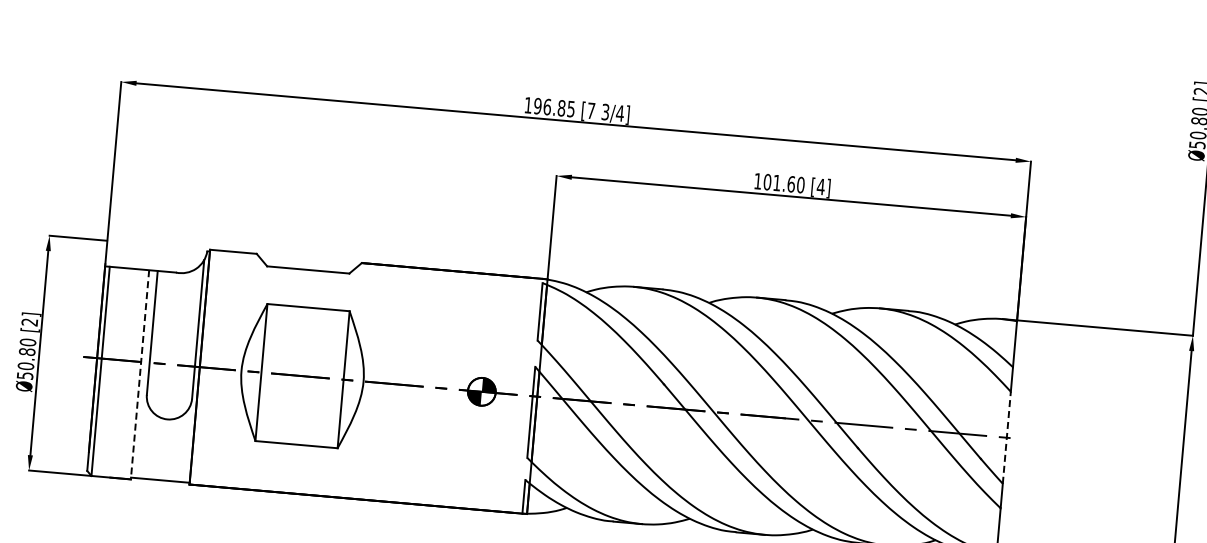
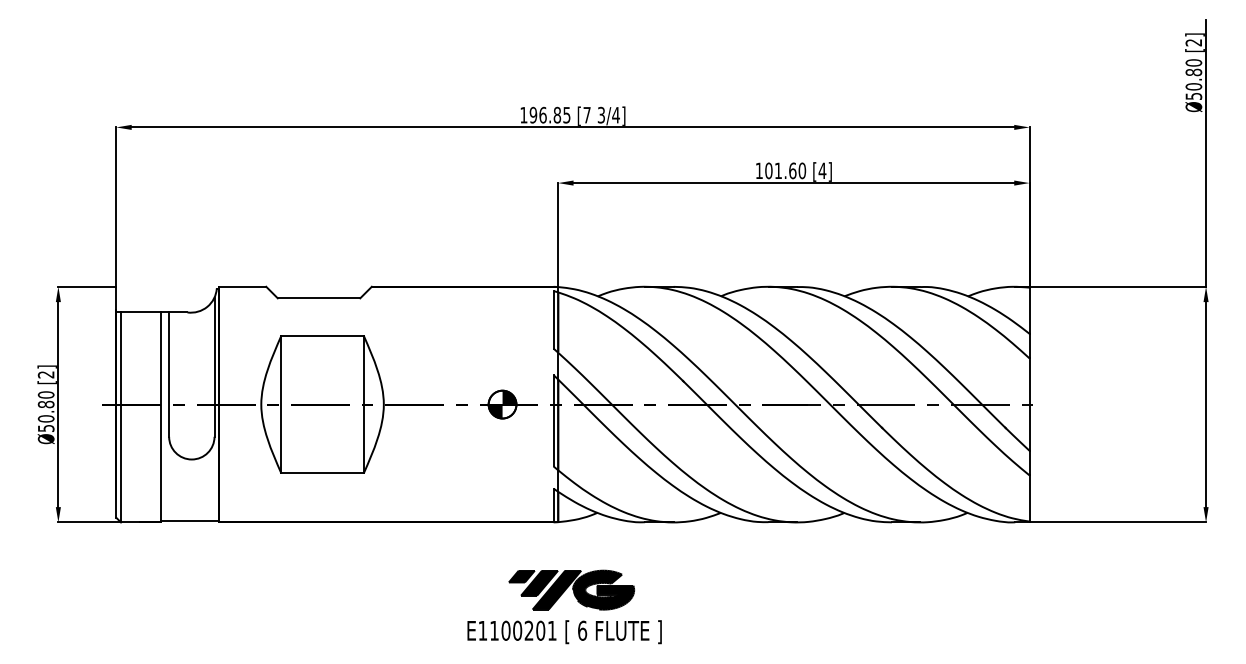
line: (139, 374) -> (160, 417), dashed -> solid
line: (1006, 437) -> (1029, 404), dashed -> solid

